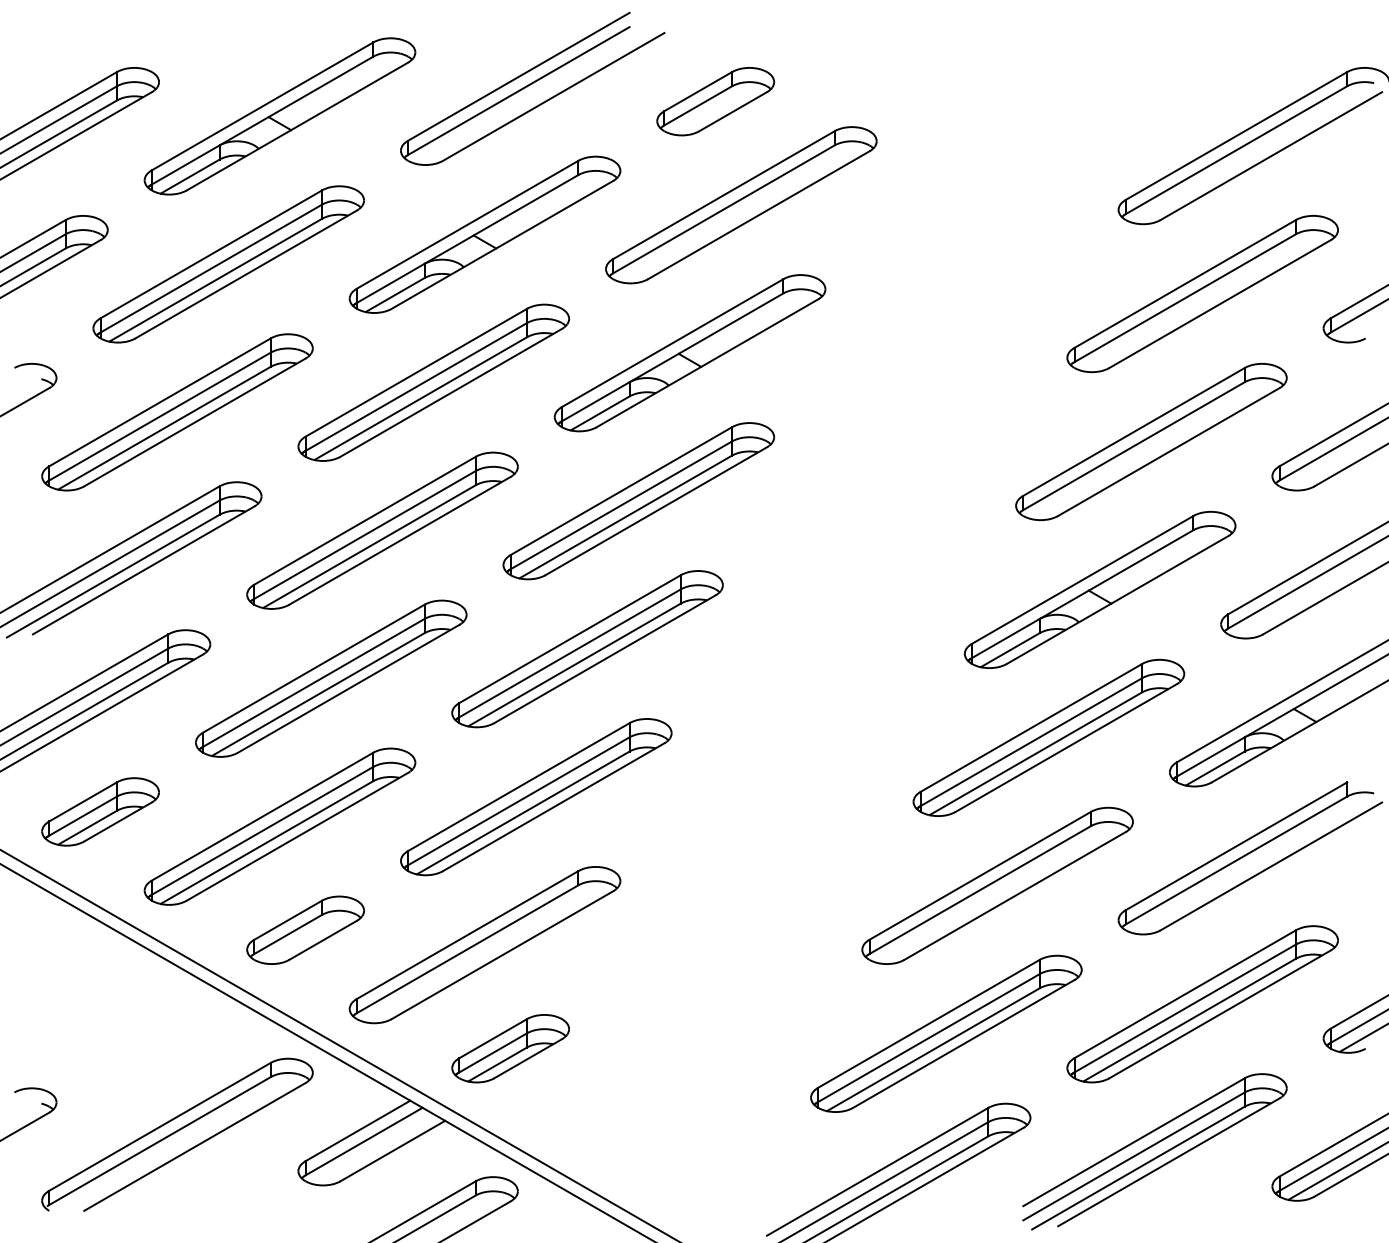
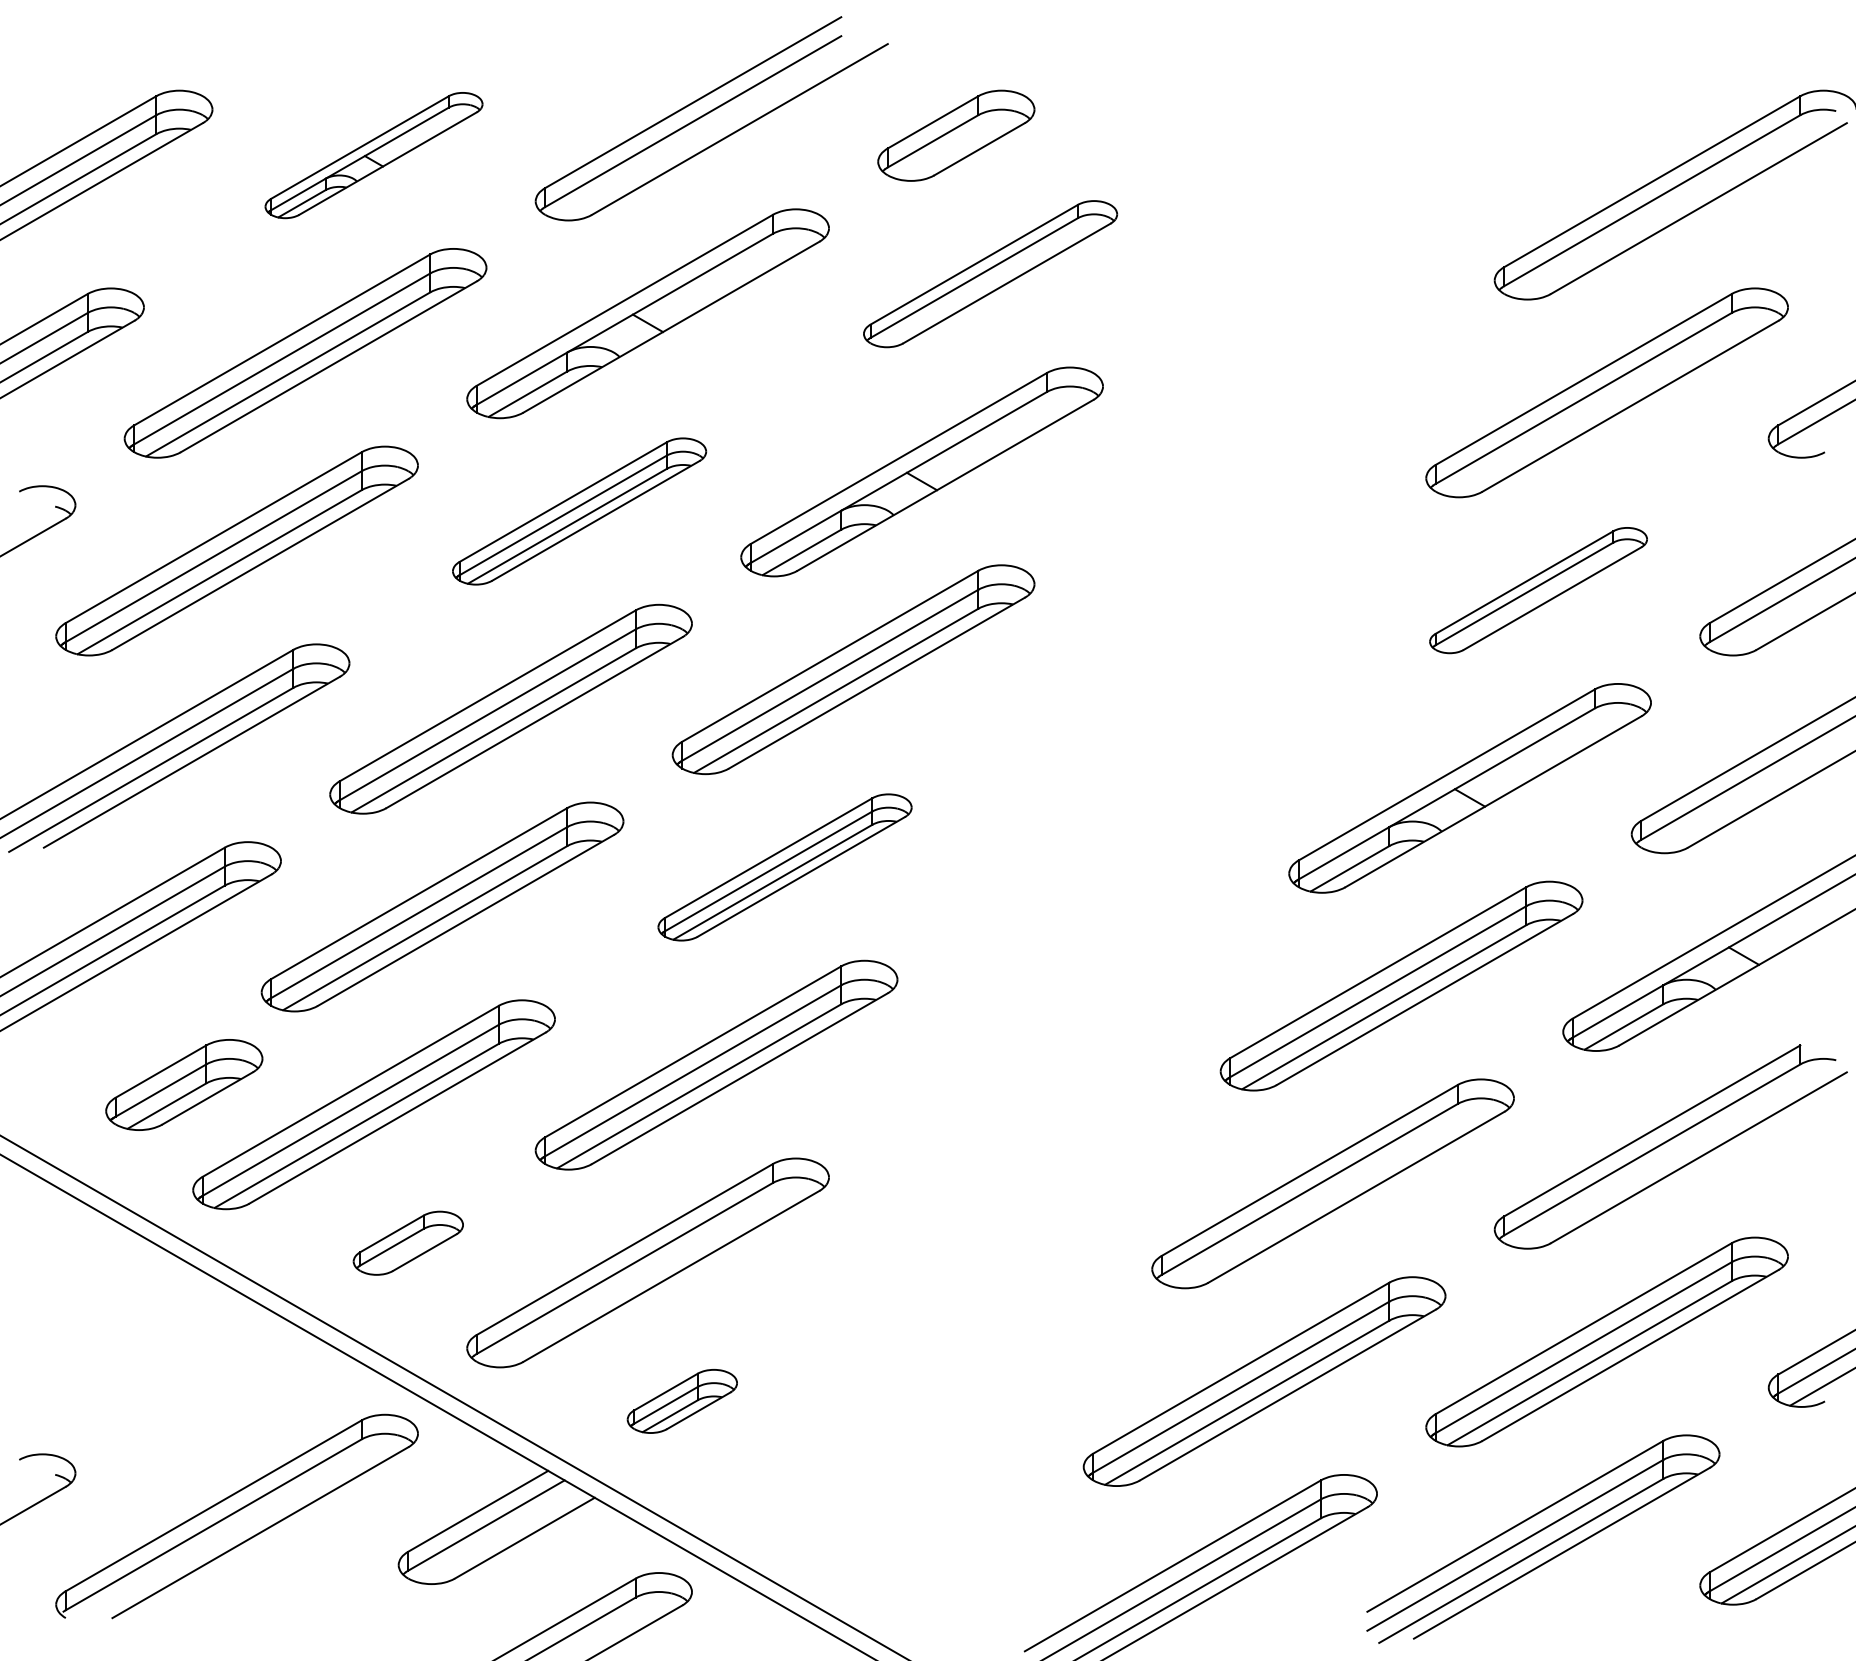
part: (279, 116) -> (373, 155), size x0.6
part: (741, 204) -> (990, 273), size x0.7
part: (433, 382) -> (579, 511), size x0.7
part: (1151, 441) -> (1538, 590), size x0.6
part: (587, 649) -> (784, 867), size x0.7
part: (100, 811) -> (184, 1084), moved
part: (305, 930) -> (408, 1243), size x0.7
part: (510, 1048) -> (682, 1401), size x0.7

